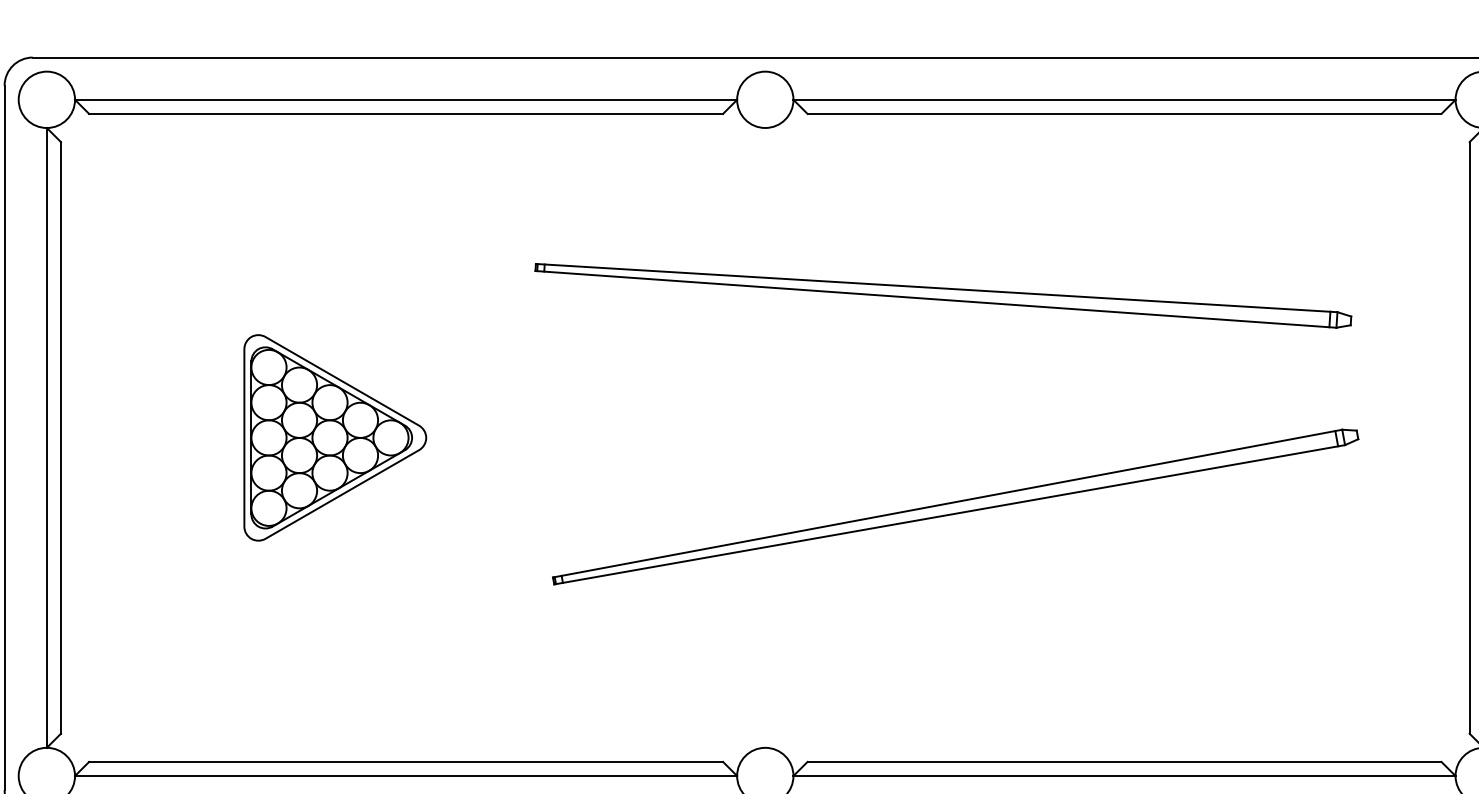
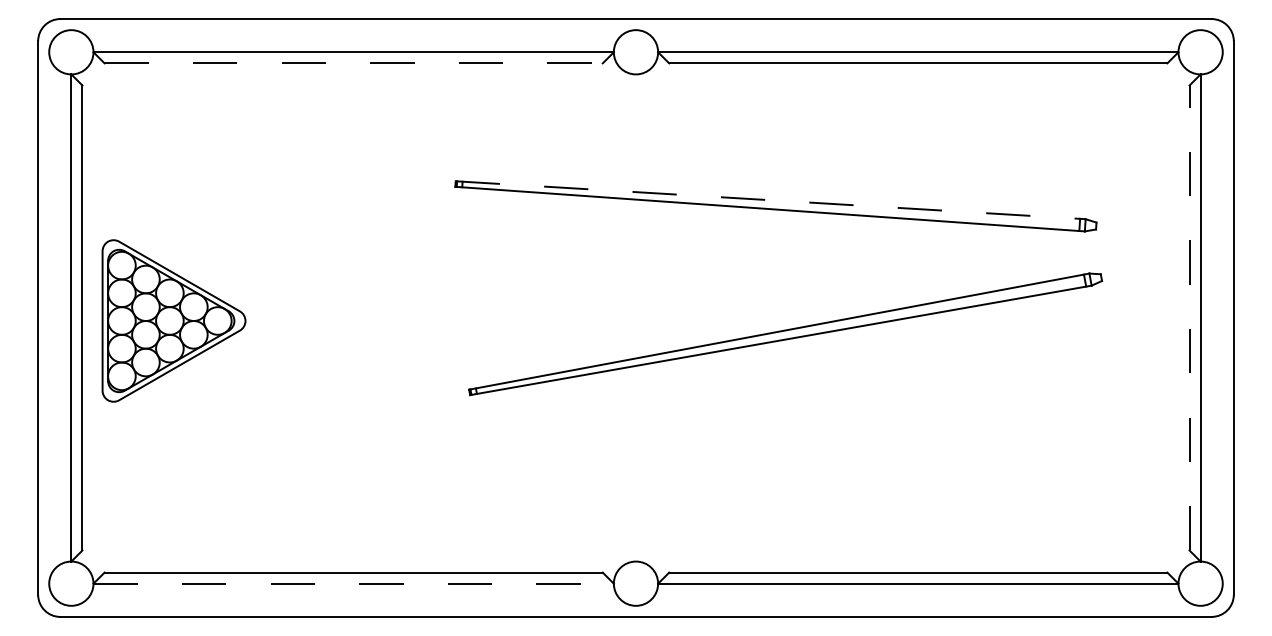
line: (407, 114) -> (354, 63), solid -> dashed
line: (936, 288) -> (770, 200), solid -> dashed
part: (334, 437) -> (173, 320), moved
line: (1469, 437) -> (1189, 317), solid -> dashed
part: (955, 507) -> (785, 334), moved
line: (407, 775) -> (354, 583), solid -> dashed

